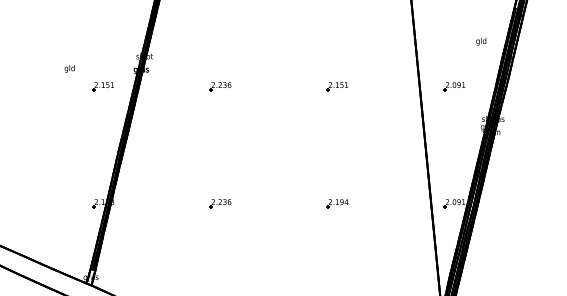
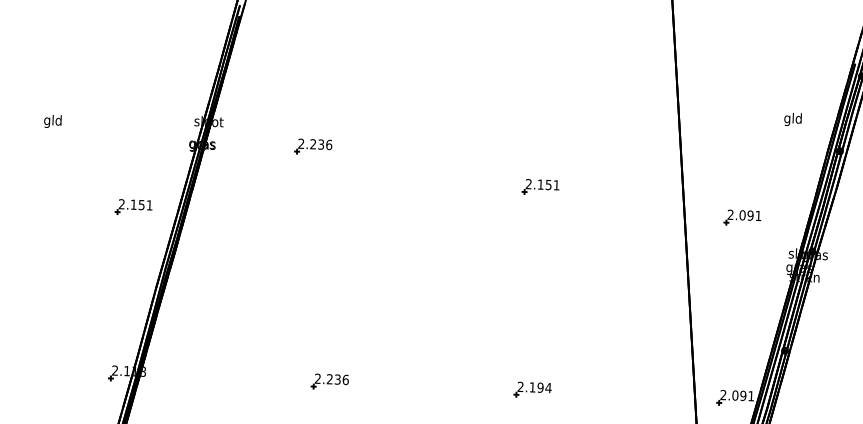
text: (69, 68) -> (52, 120), moved
part: (102, 86) -> (132, 207), moved
part: (220, 86) -> (313, 146), moved
part: (454, 86) -> (742, 217), moved

